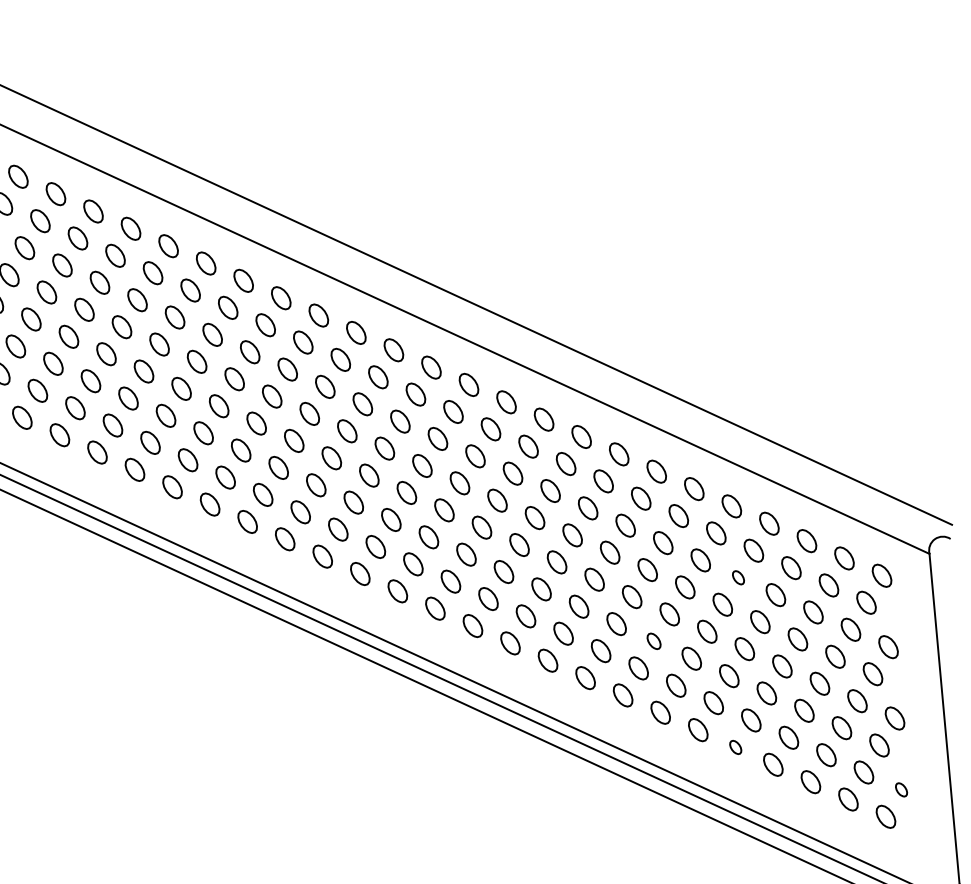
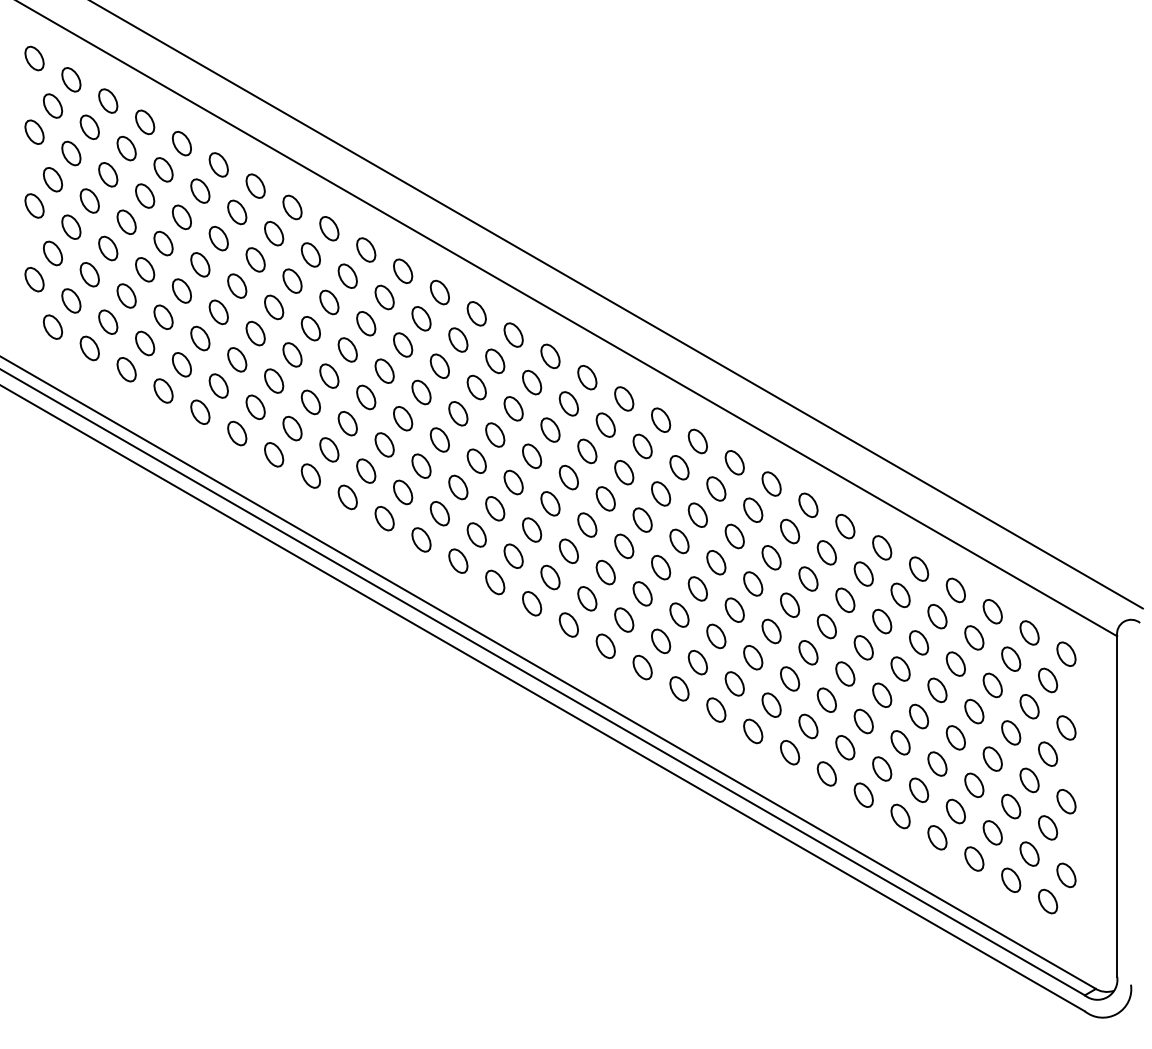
part: (738, 577) -> (919, 642), size x1.67
part: (653, 640) -> (826, 699), size x1.43
part: (735, 747) -> (900, 816), size x1.67
part: (901, 789) -> (1066, 875), size x1.67

